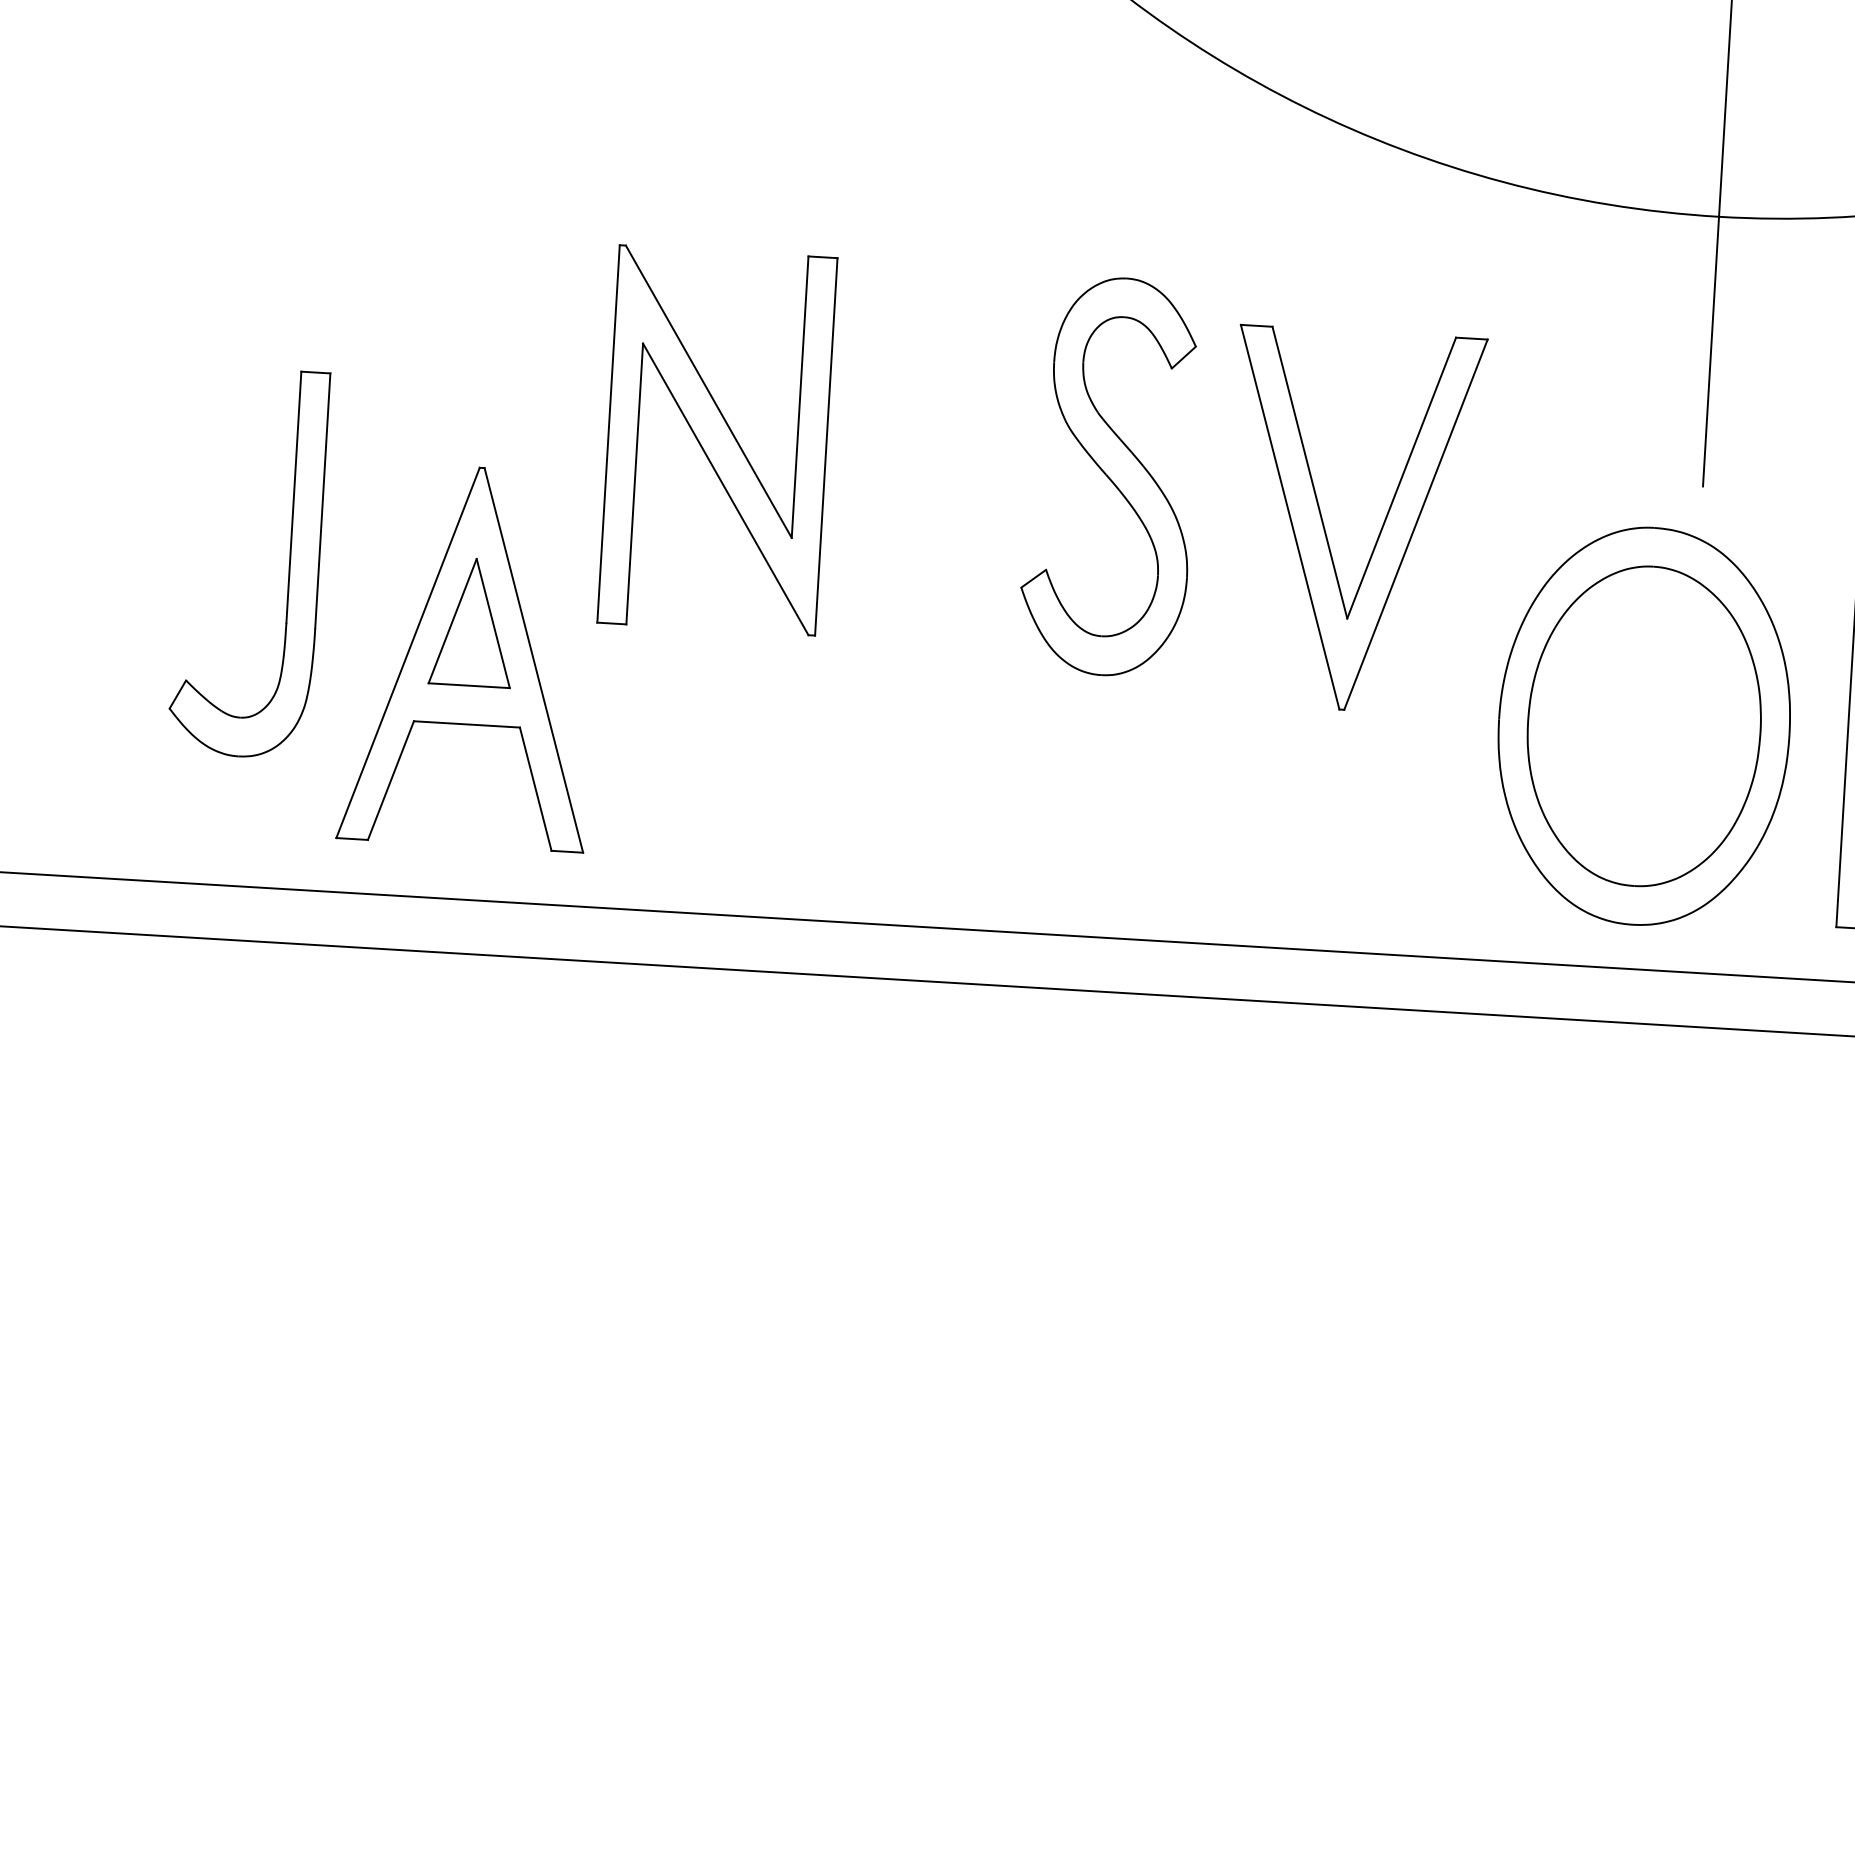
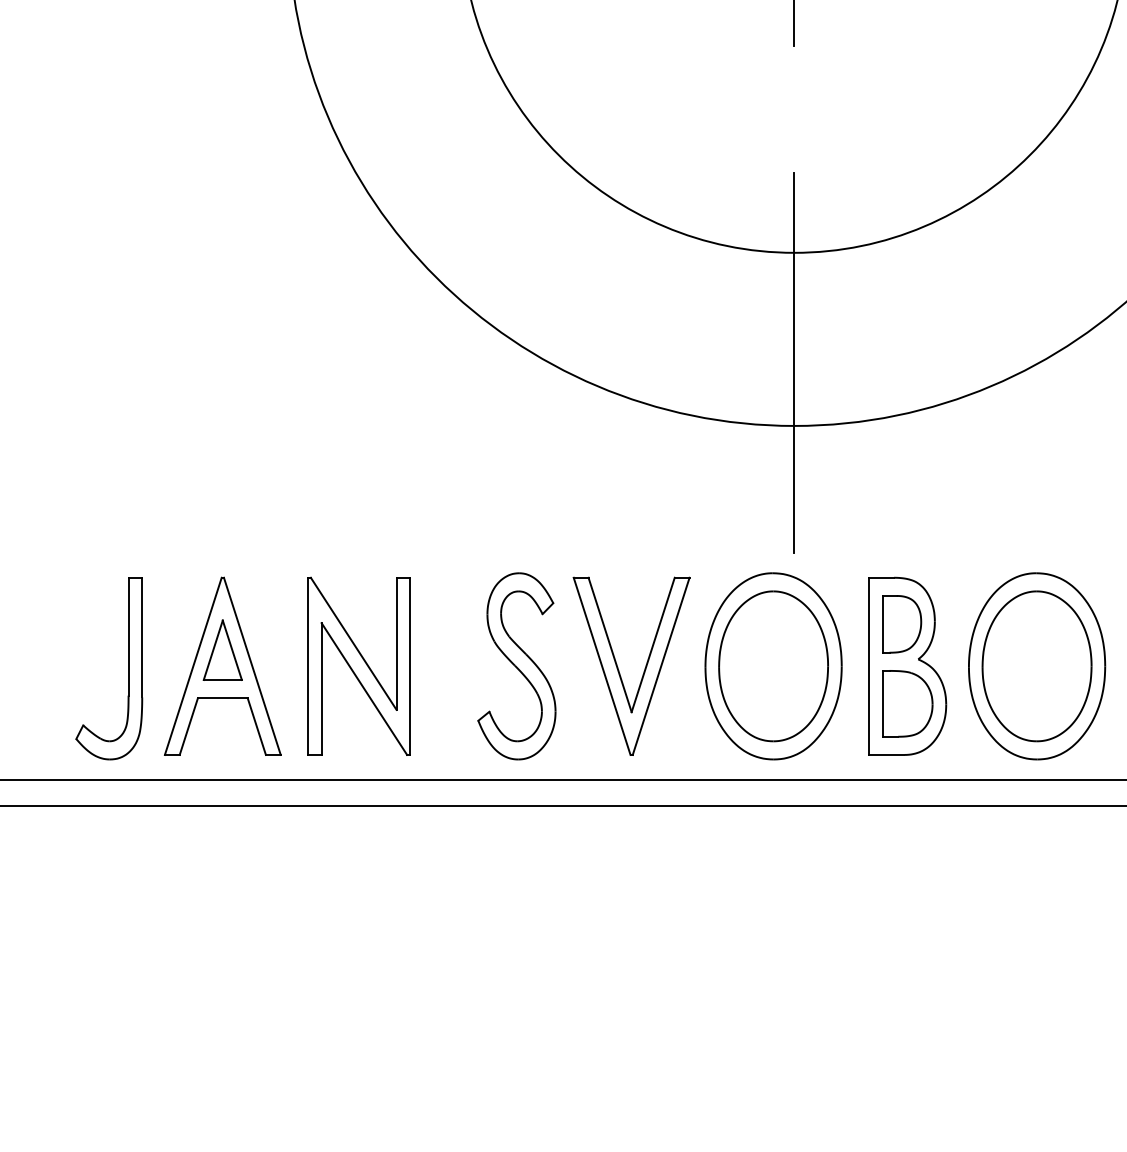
part: (716, 438) -> (358, 665), moved
part: (1109, 476) -> (516, 666), moved
part: (1326, 528) -> (619, 670), moved
part: (289, 564) -> (128, 668), moved

